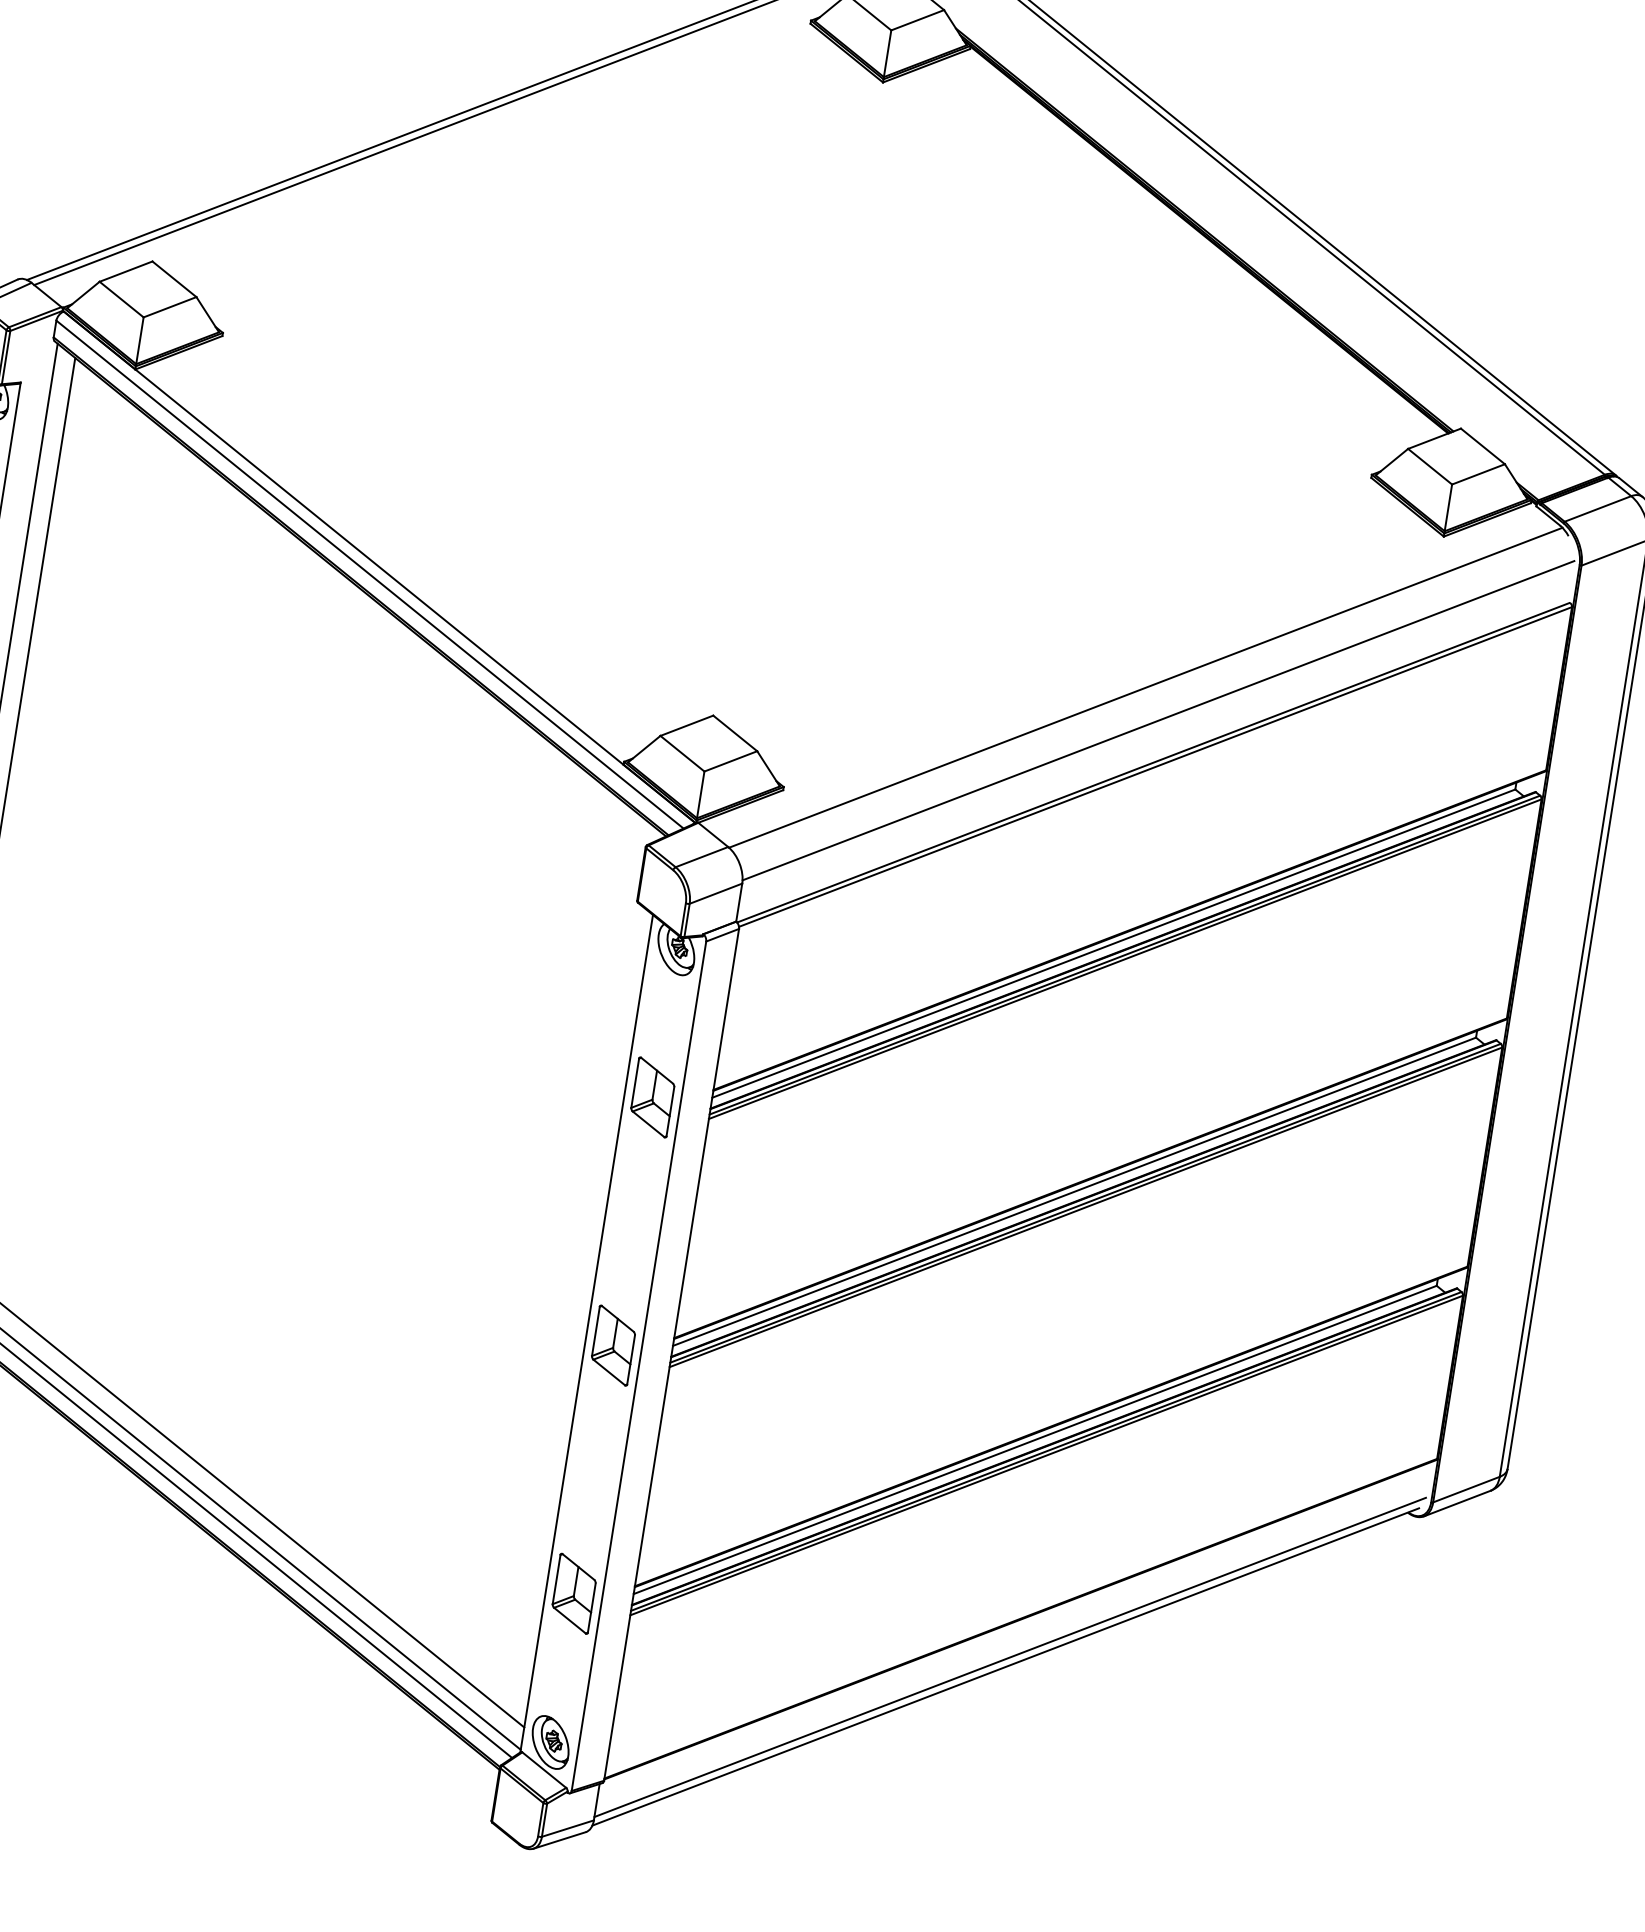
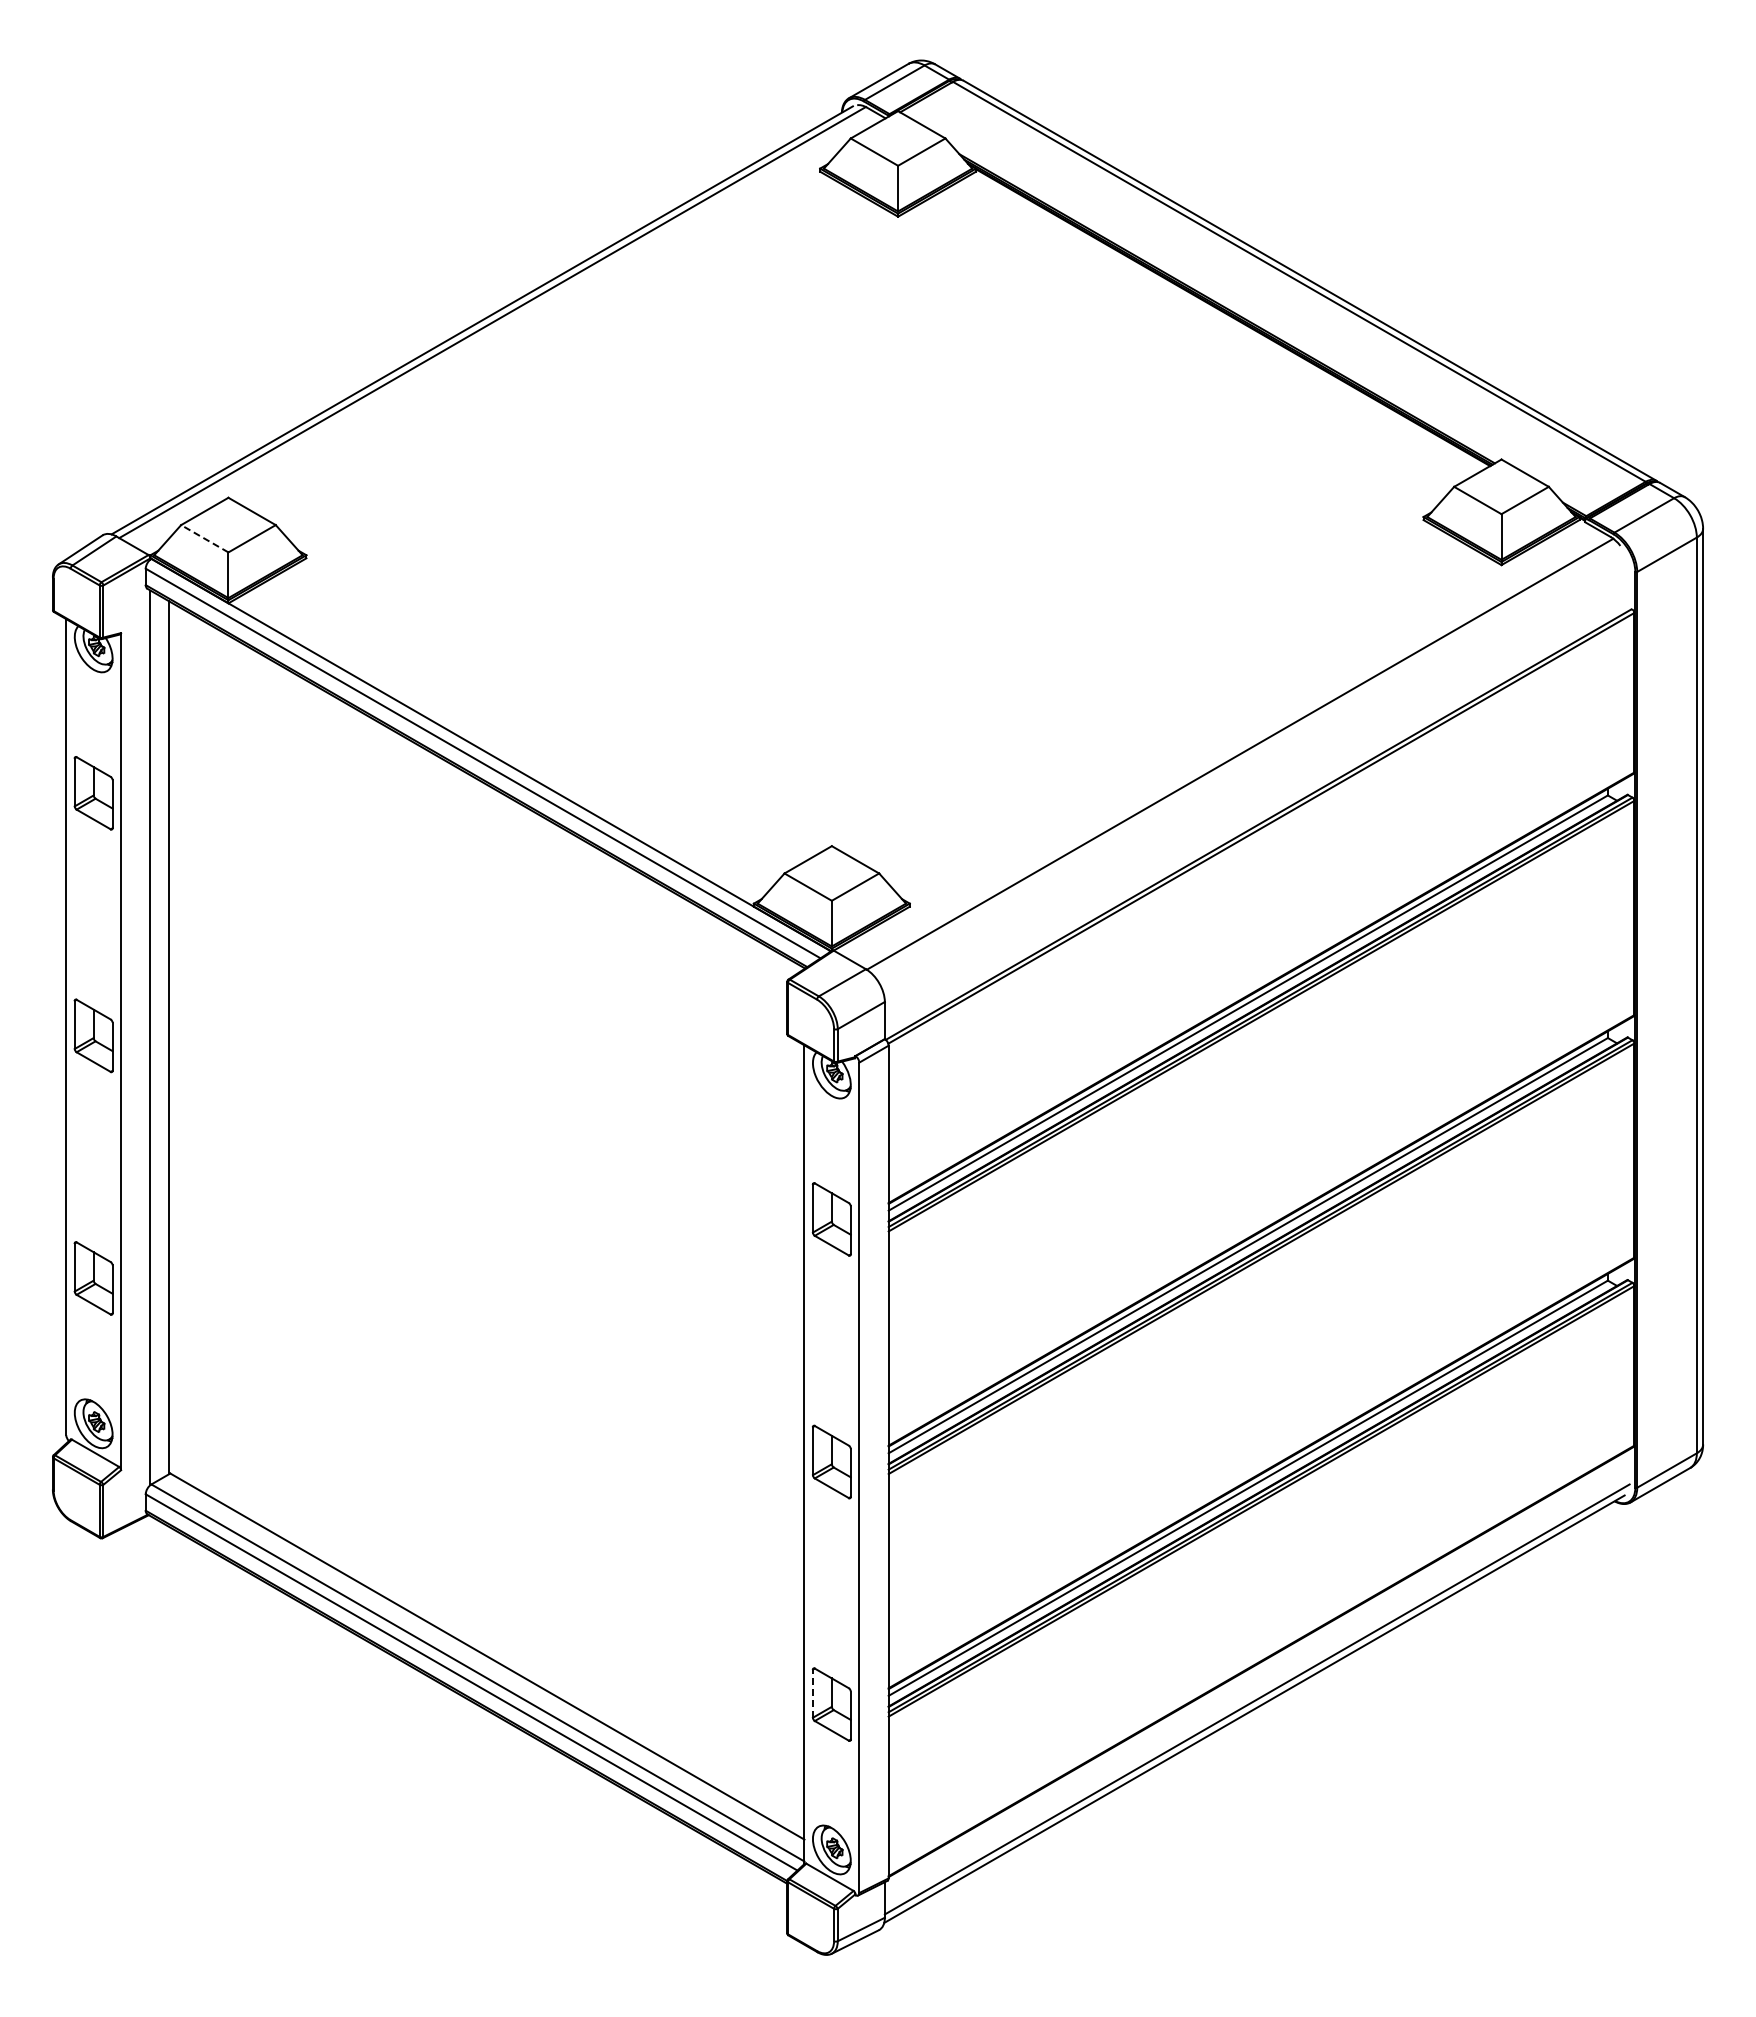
line: (121, 299) -> (204, 538), solid -> dashed
line: (1157, 720) -> (1256, 783), removed
line: (556, 1579) -> (812, 1693), solid -> dashed

